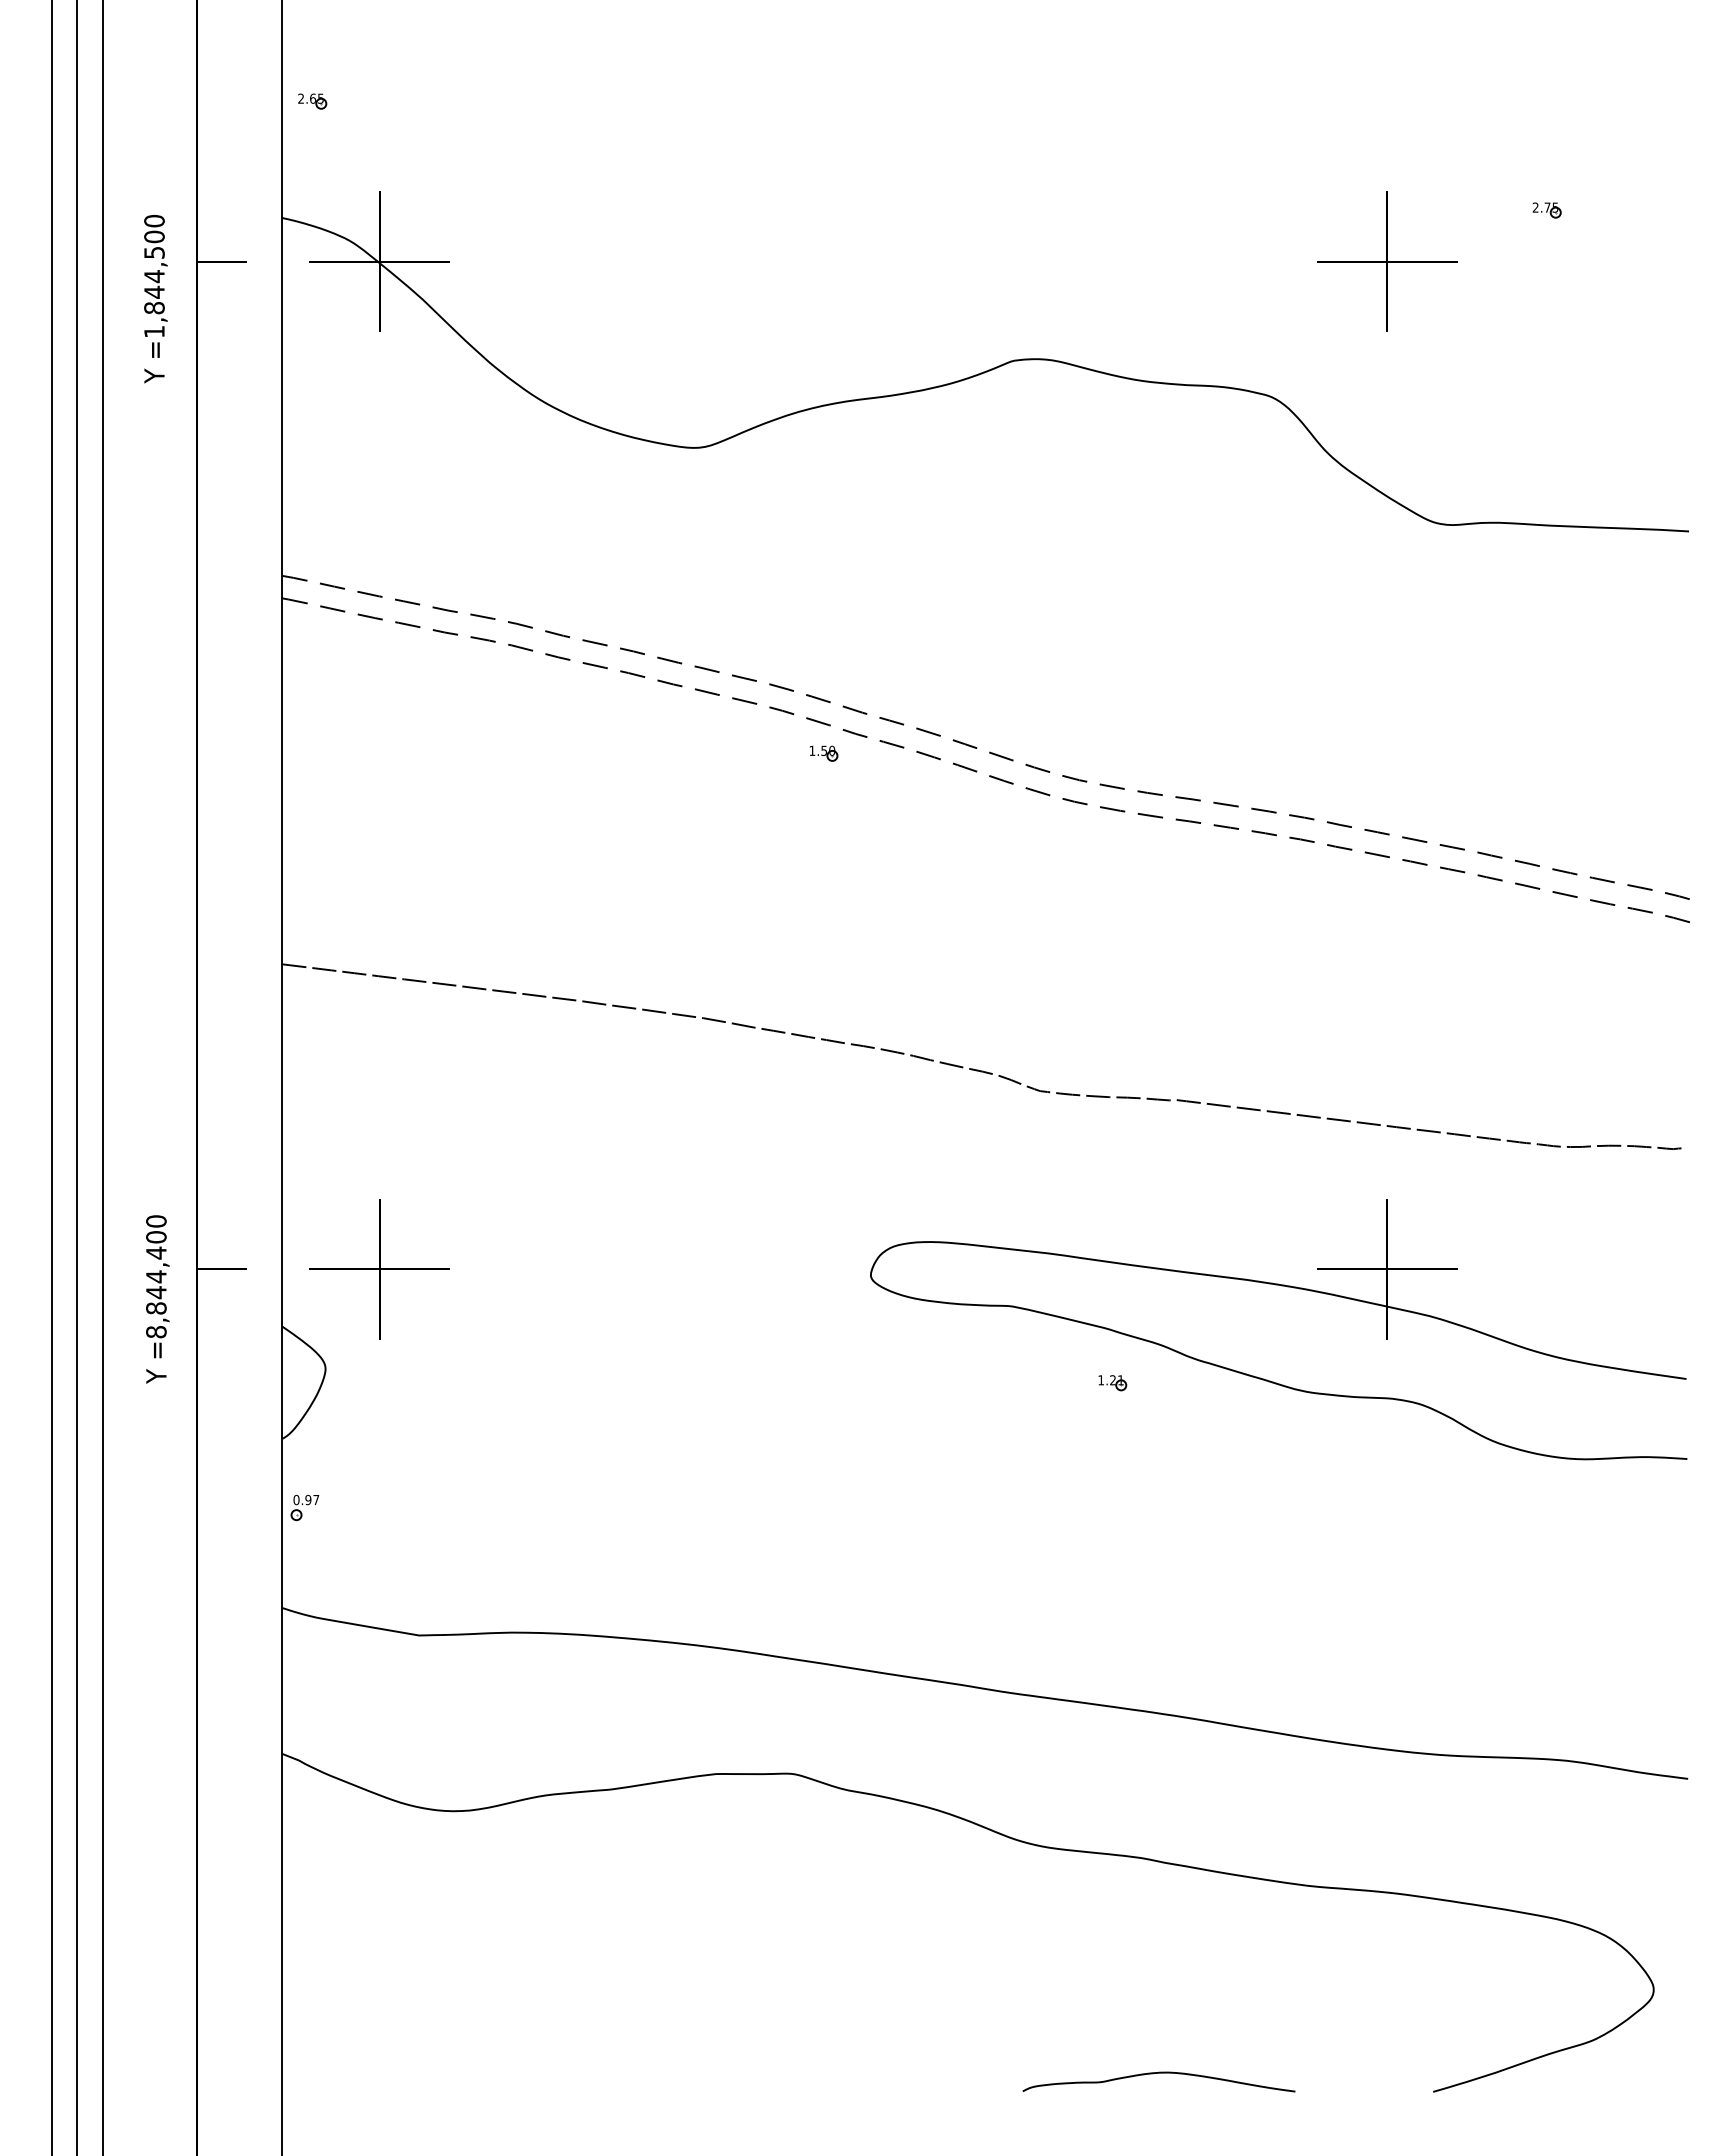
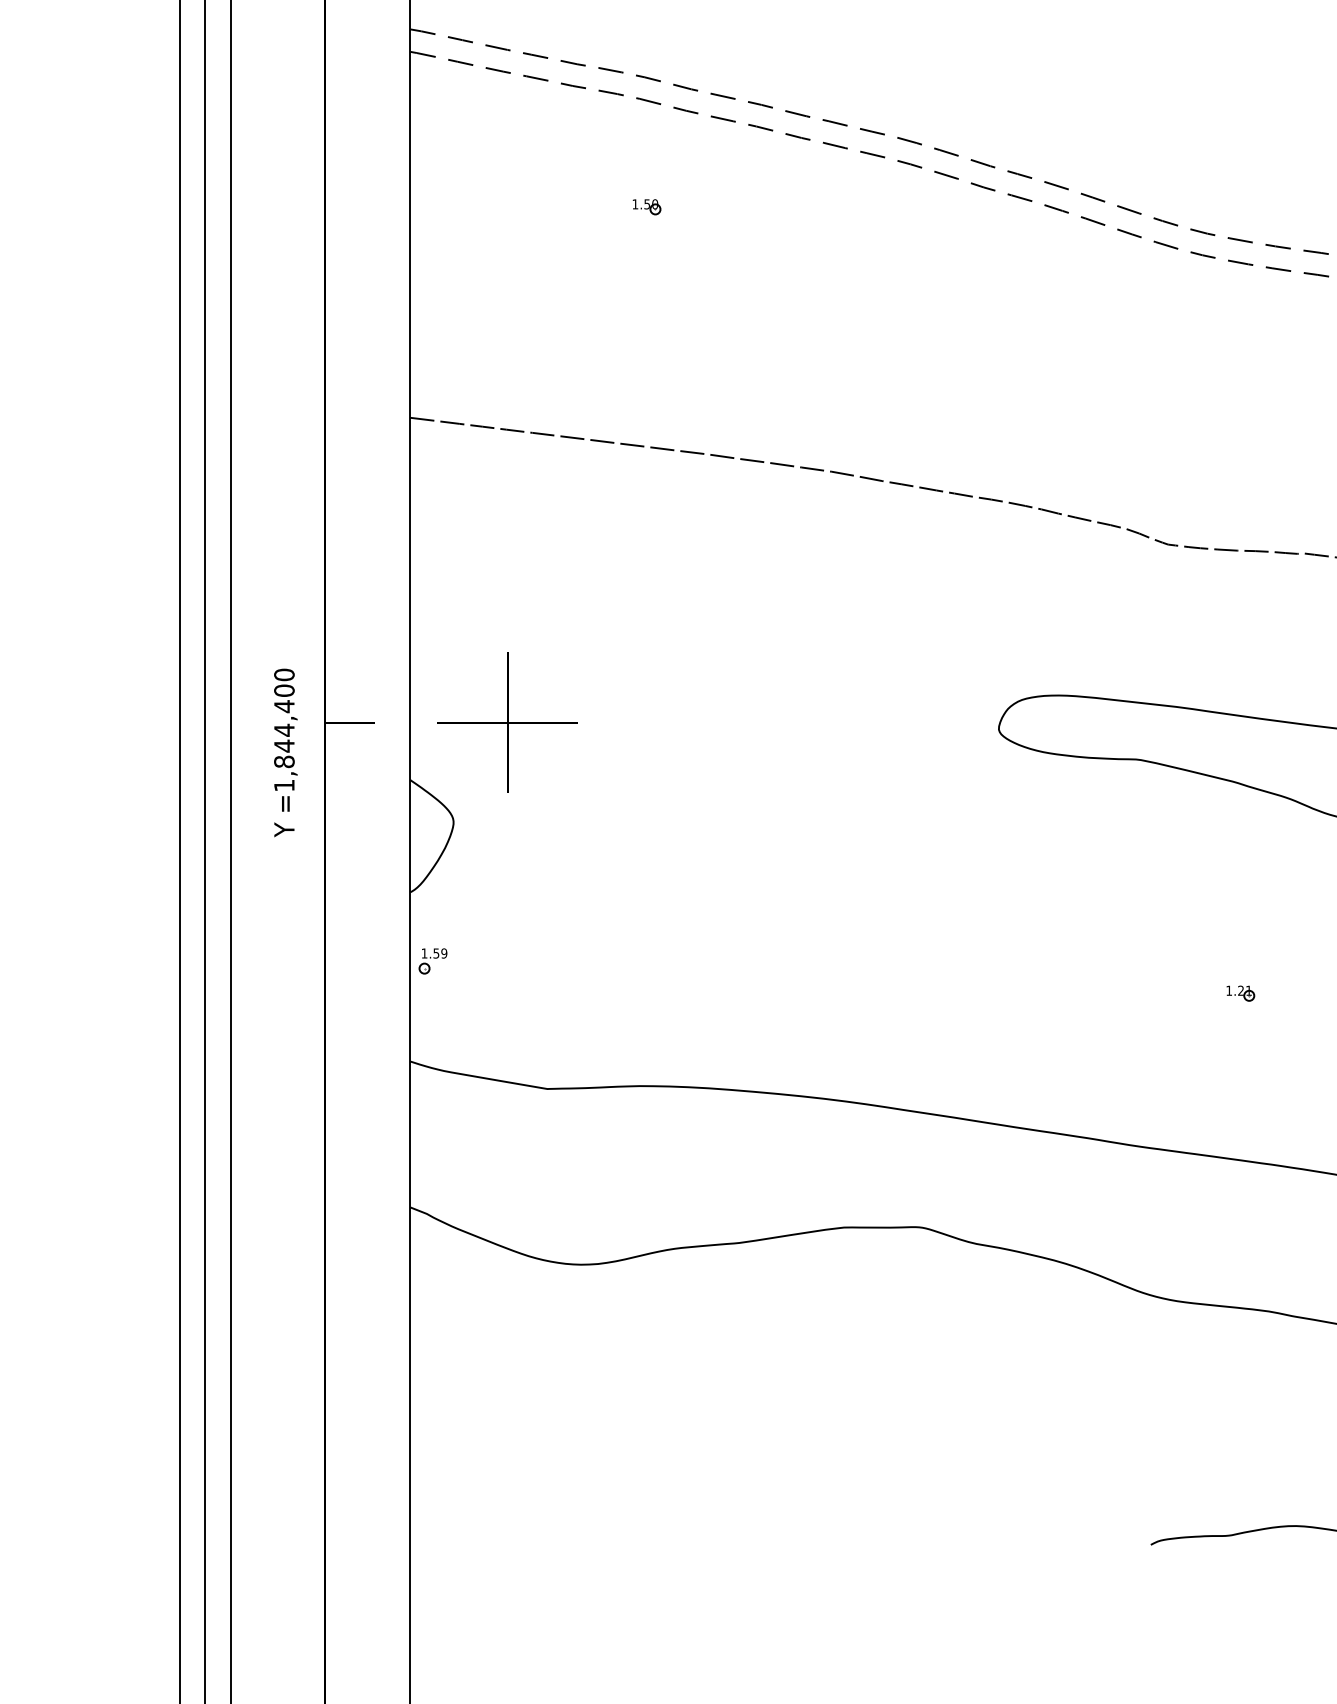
part: (824, 753) -> (647, 206), moved
text: (156, 1332) -> (284, 785), =8,844,400 -> =1,844,400
part: (1112, 1383) -> (1240, 993), moved
text: (306, 1499) -> (434, 952), 0.97 -> 1.59

